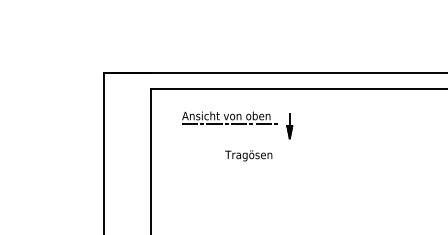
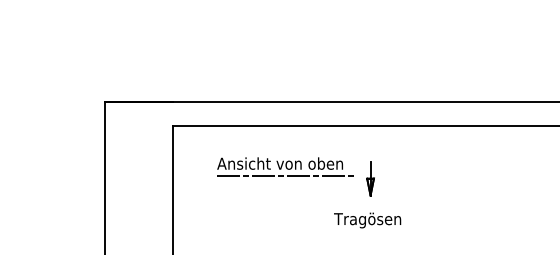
text: (248, 155) -> (367, 219), moved

